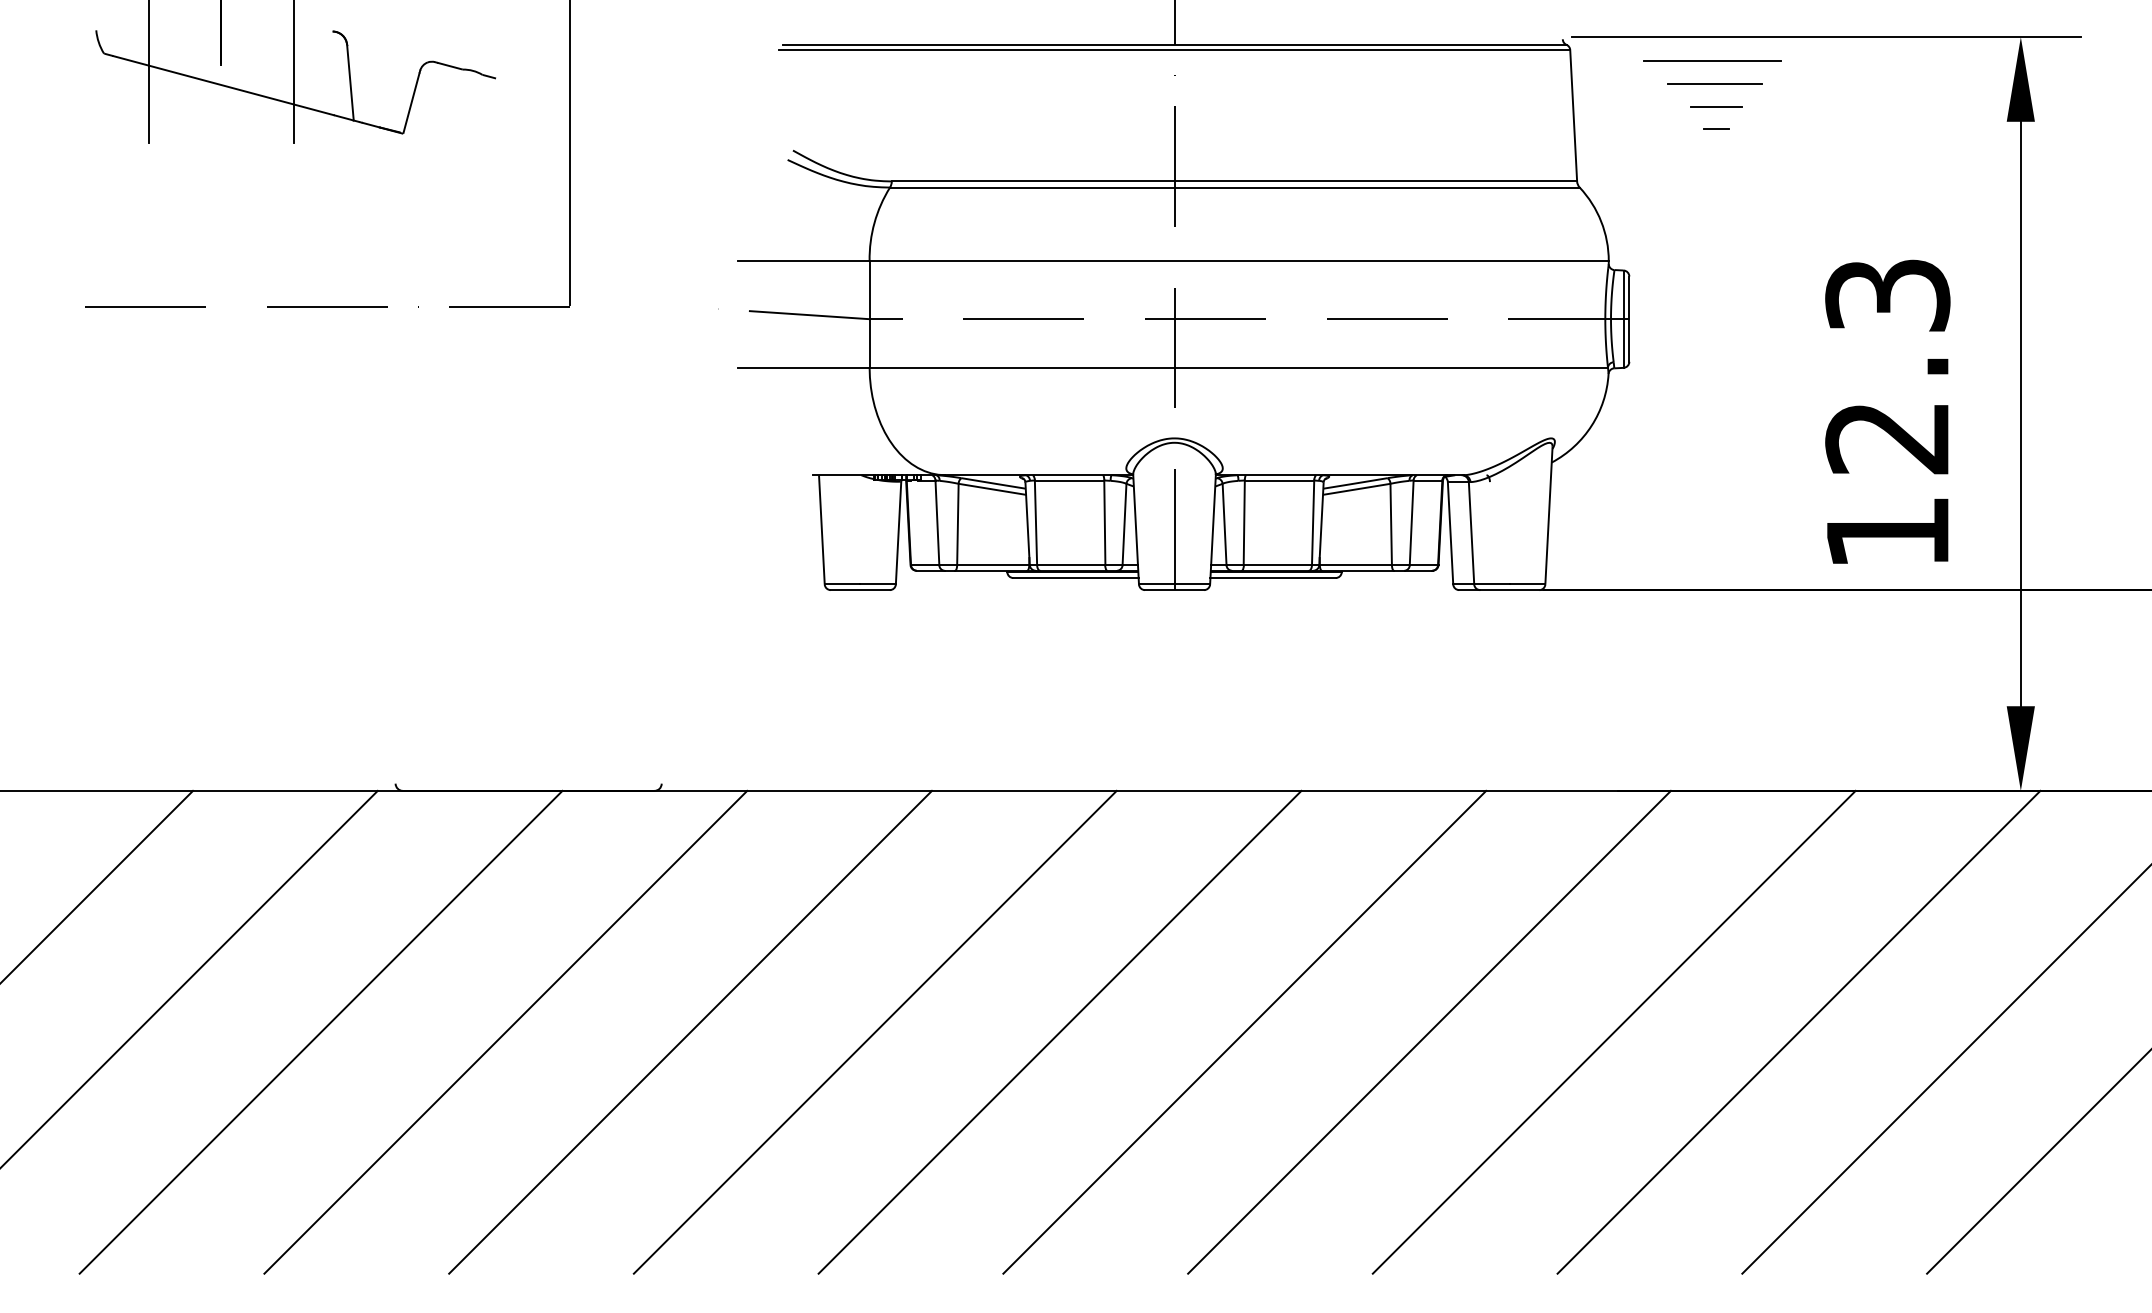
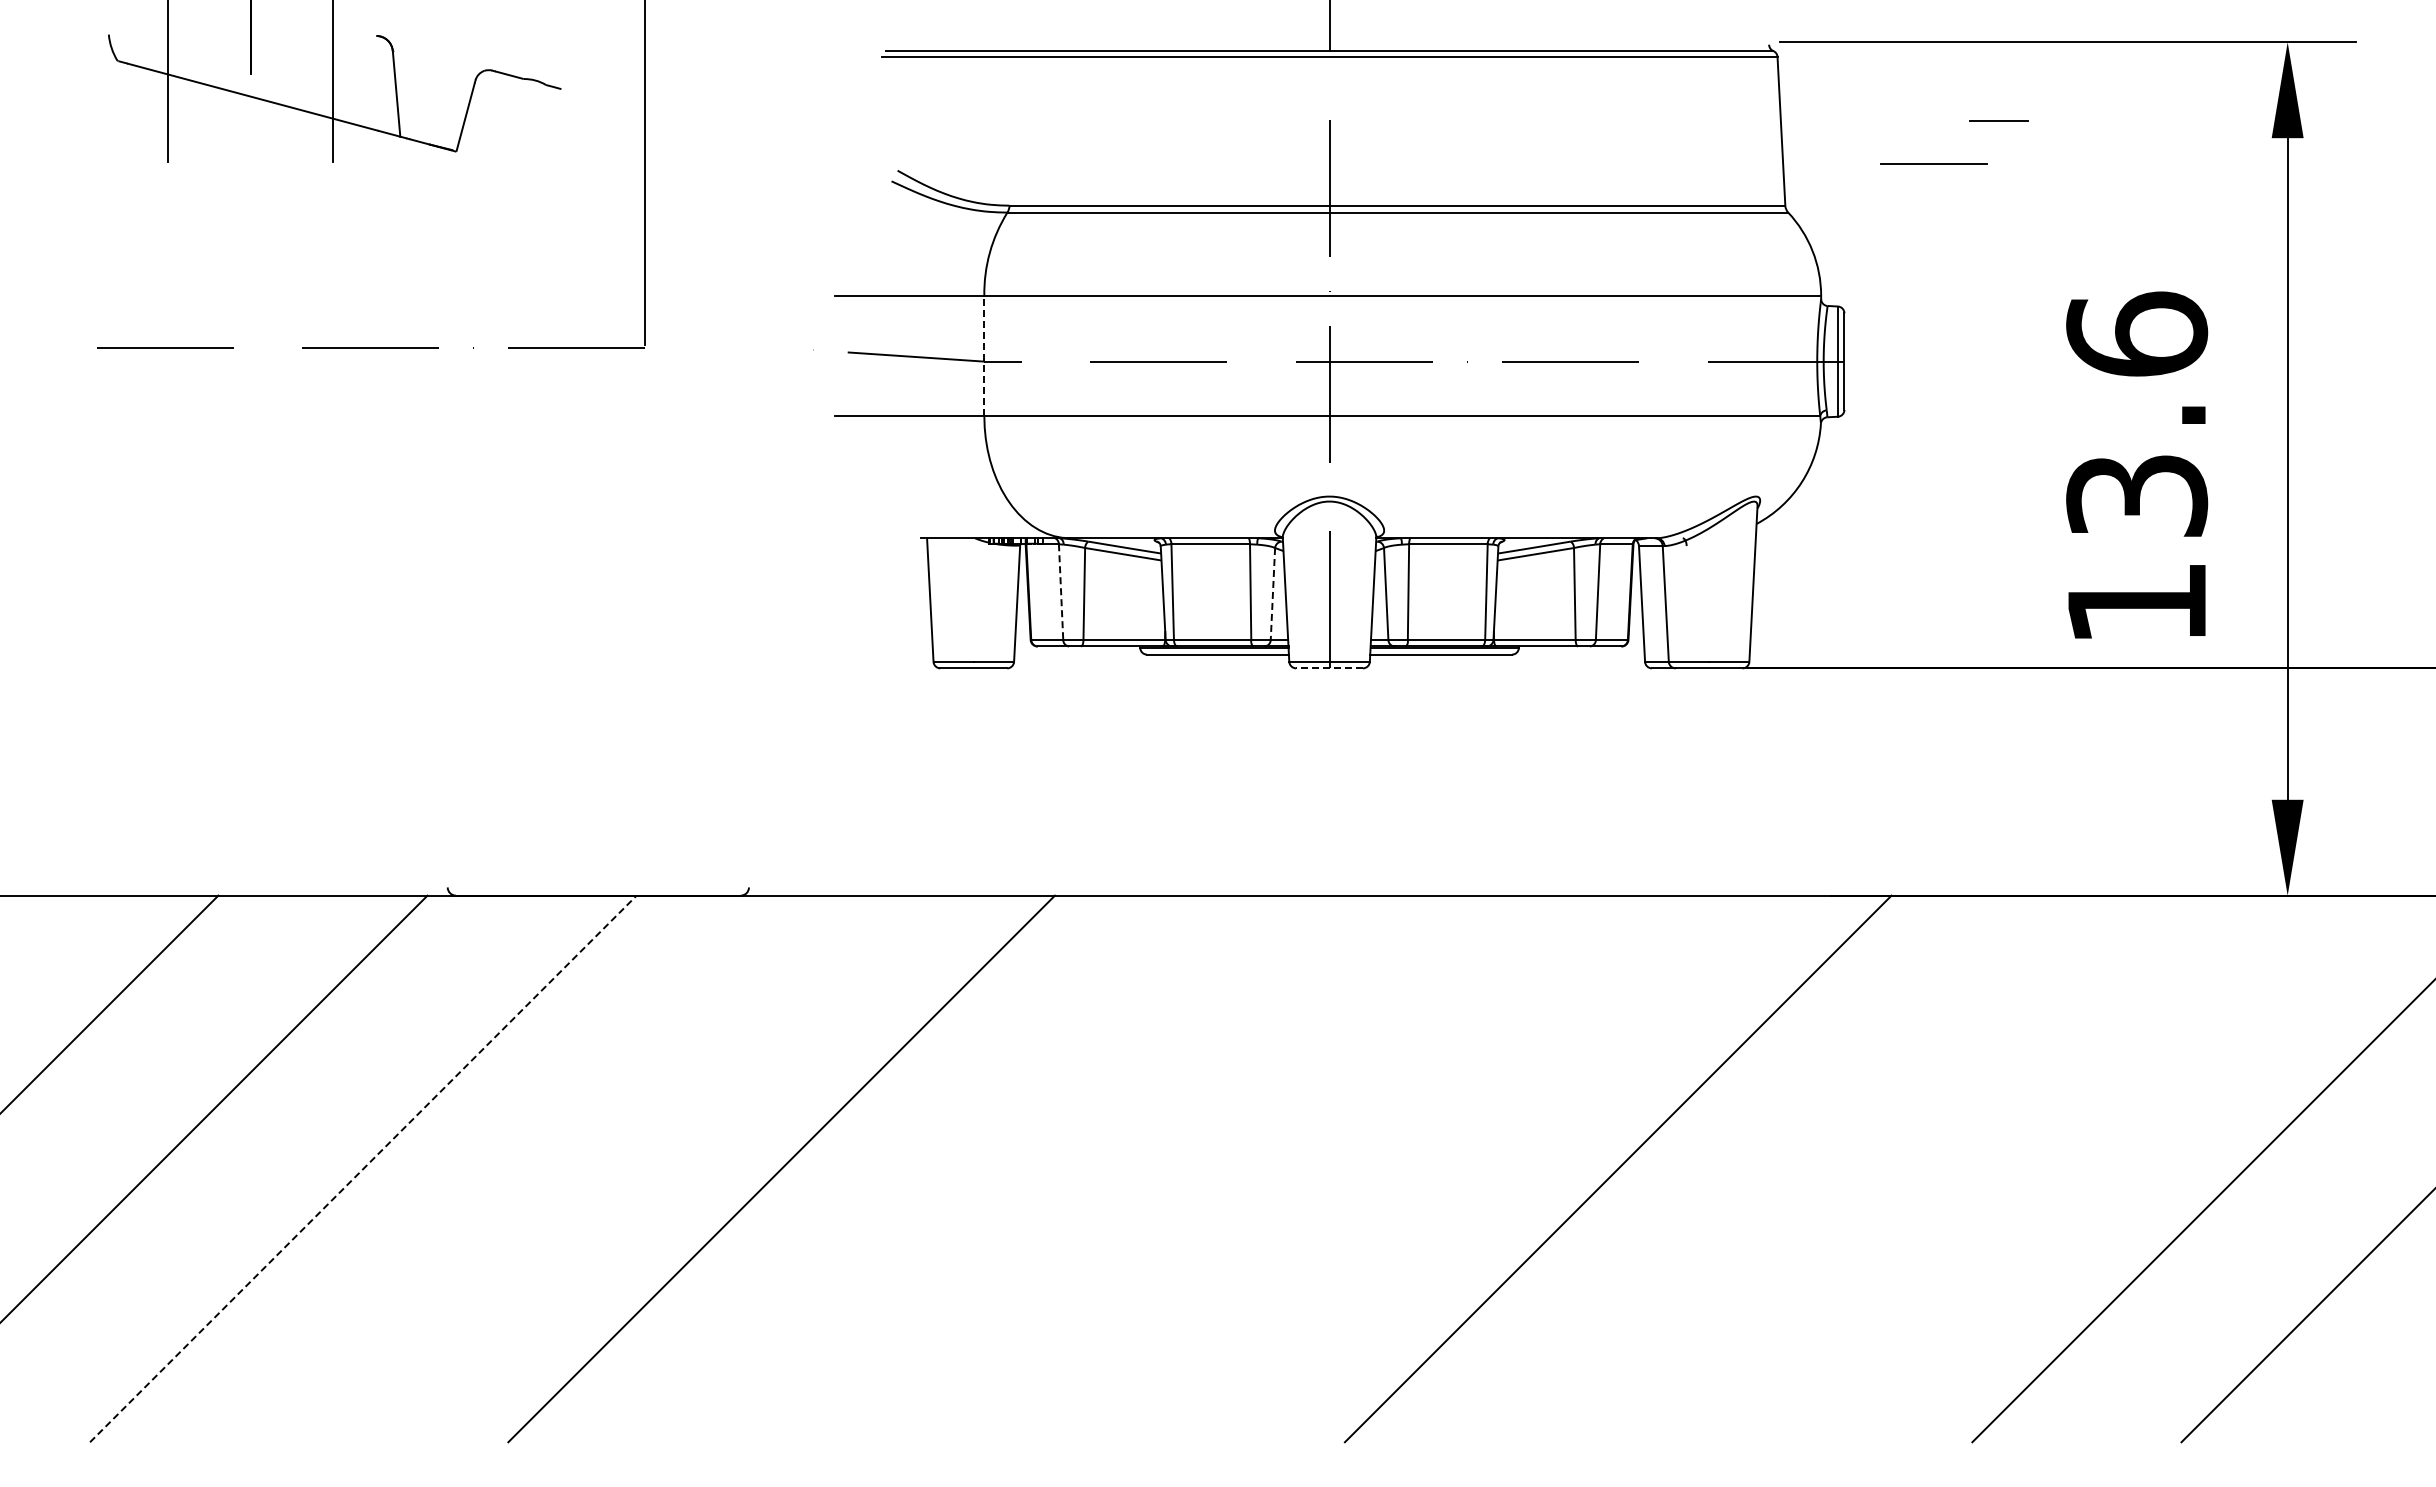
line: (1712, 60) -> (1938, 68), removed
line: (1714, 83) -> (1933, 163), moved
line: (1715, 106) -> (1998, 120), moved
line: (1715, 129) -> (1942, 146), removed
line: (869, 313) -> (984, 355), solid -> dashed
text: (1888, 365) -> (2137, 414), 12.3 -> 13.6
line: (937, 523) -> (1061, 592), solid -> dashed
line: (1124, 524) -> (1272, 594), solid -> dashed
line: (1174, 590) -> (1329, 668), solid -> dashed
line: (321, 1031) -> (363, 1168), solid -> dashed
line: (505, 1031) -> (572, 1168), removed
line: (875, 1031) -> (990, 1168), removed
line: (1059, 1031) -> (1199, 1168), removed
line: (1244, 1031) -> (1408, 1168), removed
line: (1614, 1031) -> (1827, 1168), removed
line: (1798, 1031) -> (2036, 1168), removed

